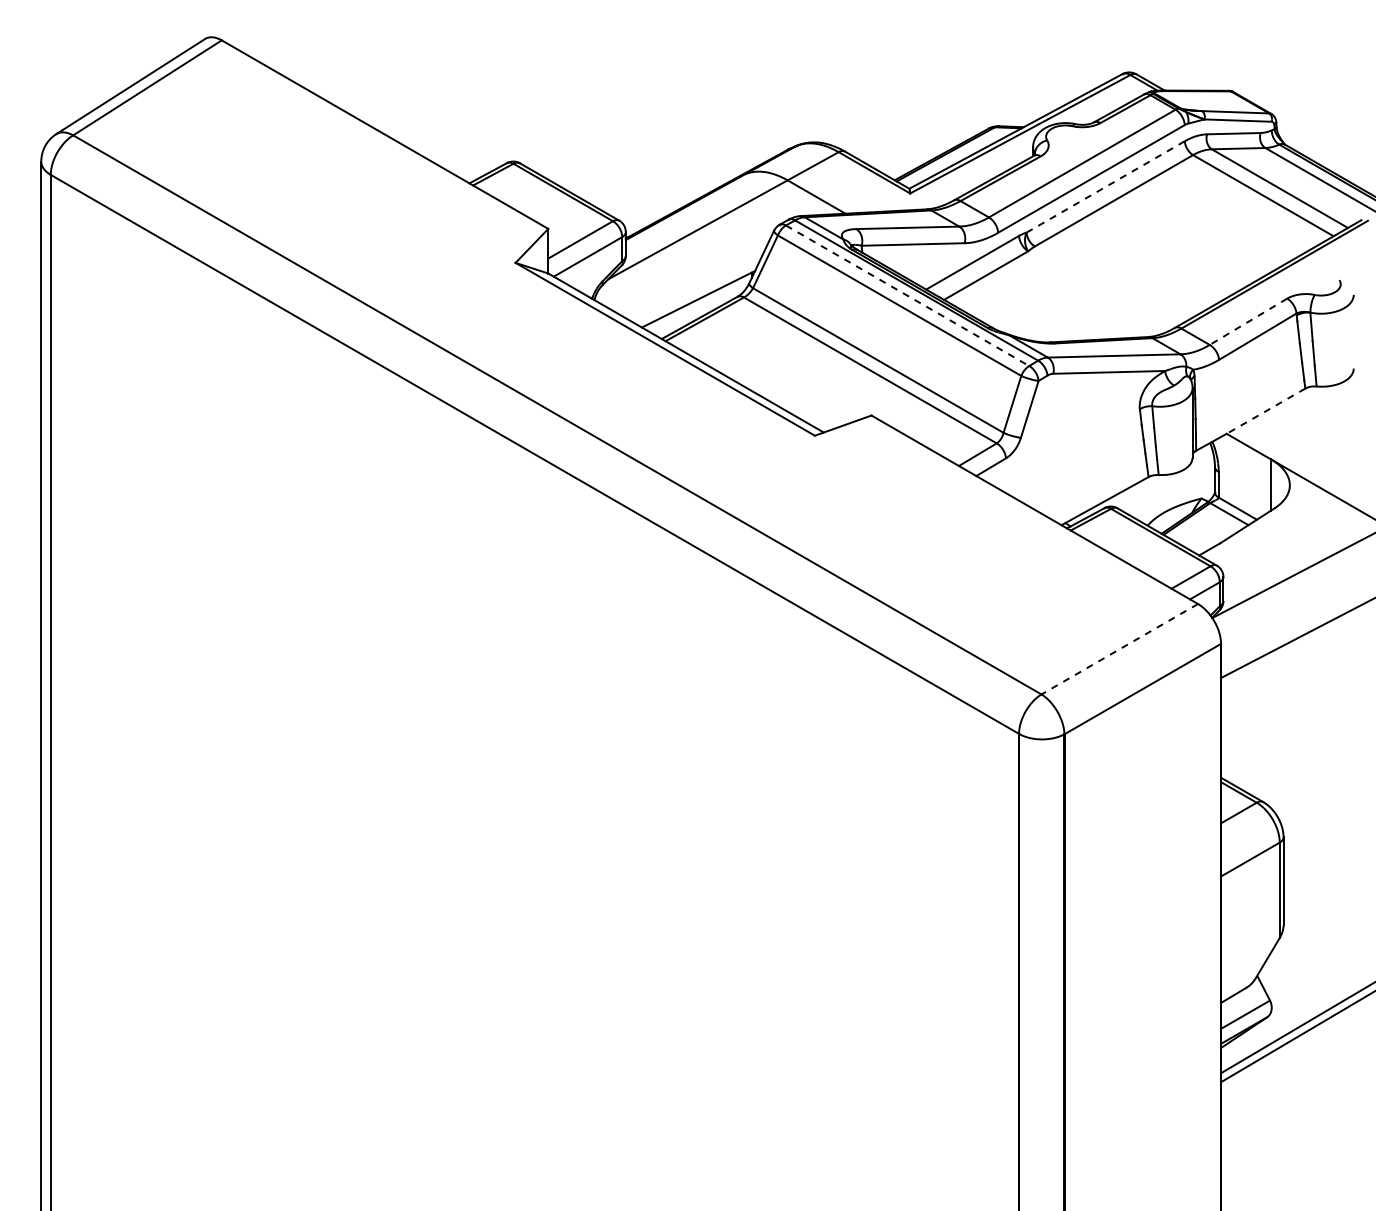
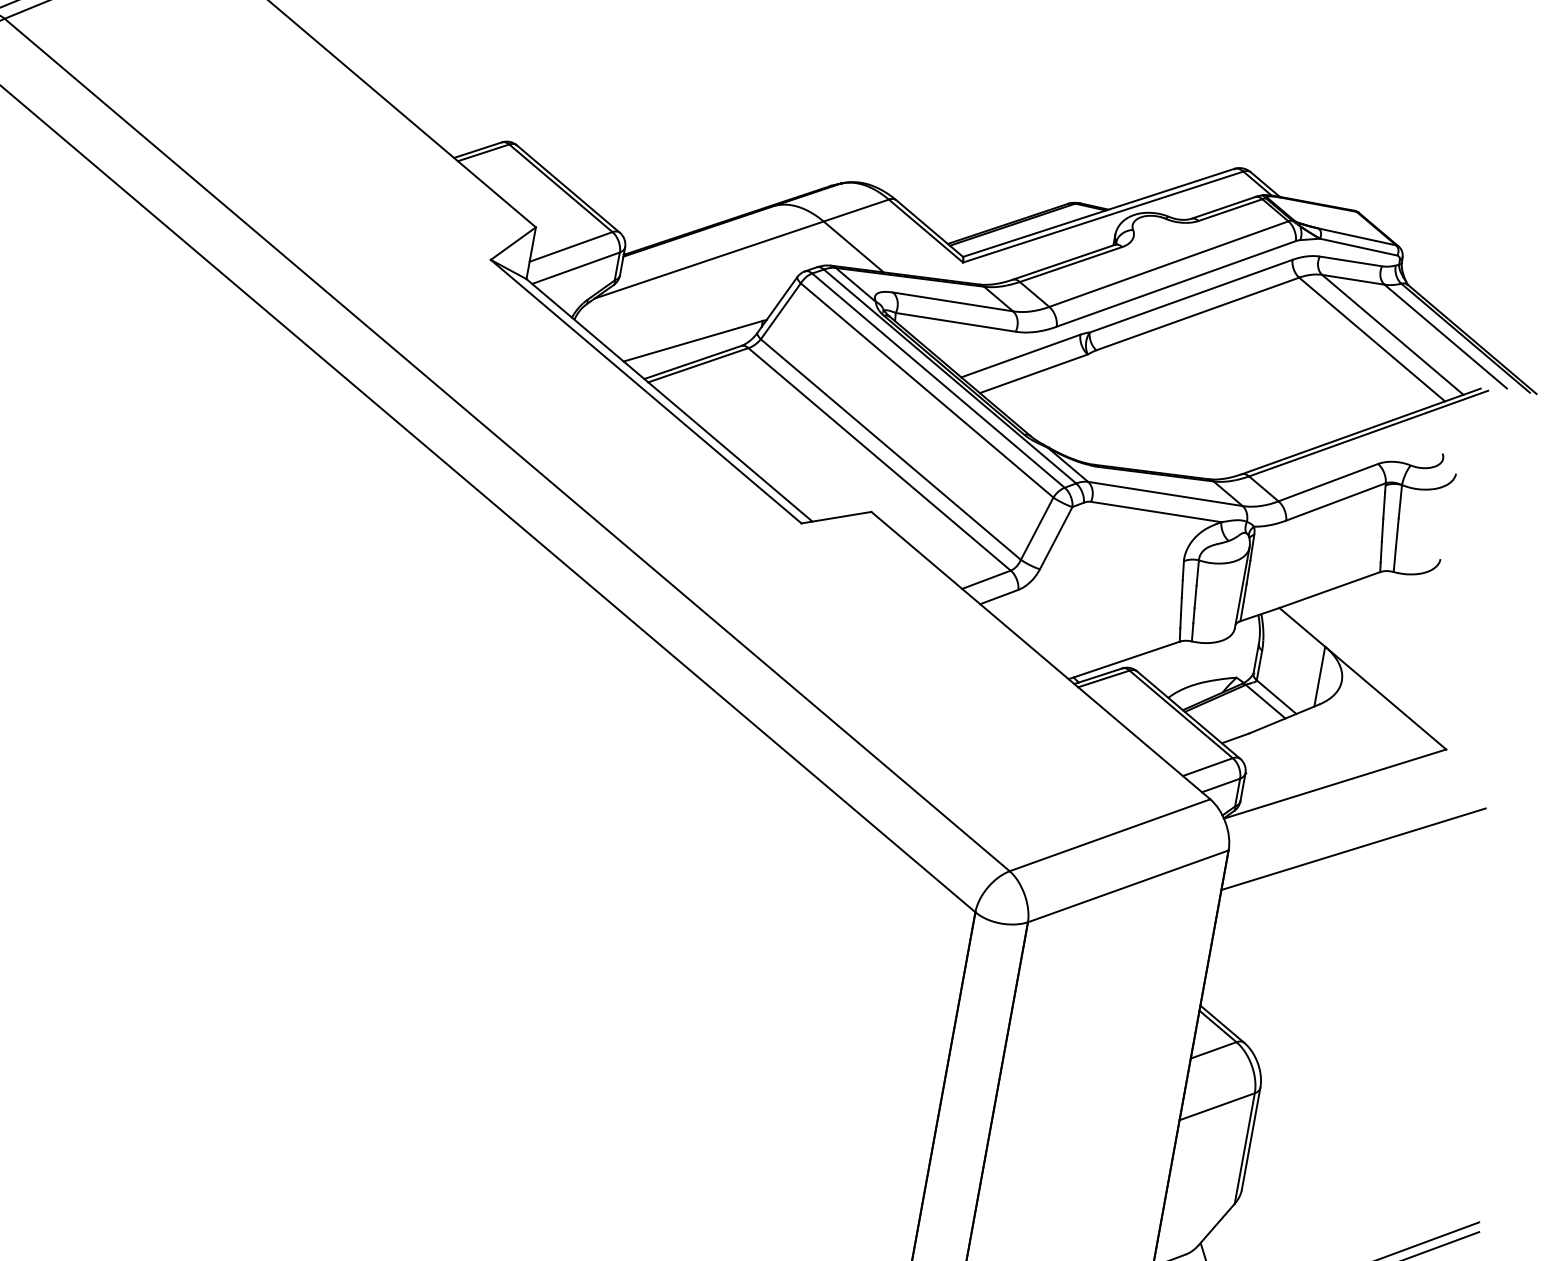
line: (1106, 186) -> (1192, 295), dashed -> solid
line: (908, 296) -> (939, 381), dashed -> solid
line: (1248, 322) -> (1328, 483), dashed -> solid
line: (1265, 411) -> (1329, 590), dashed -> solid
line: (1119, 649) -> (1109, 835), dashed -> solid

